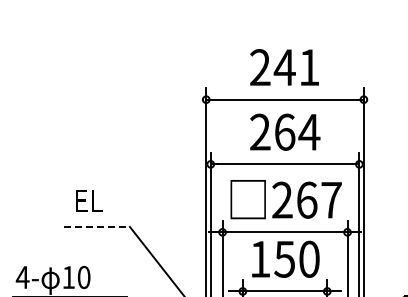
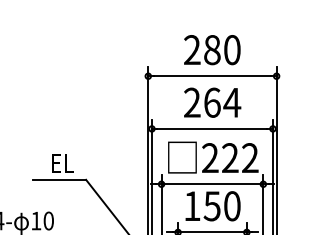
text: (296, 67) -> (221, 50), 241 -> 280
text: (318, 199) -> (239, 157), 267 -> 222
text: (89, 200) -> (62, 163), moved
line: (97, 226) -> (59, 179), dashed -> solid

